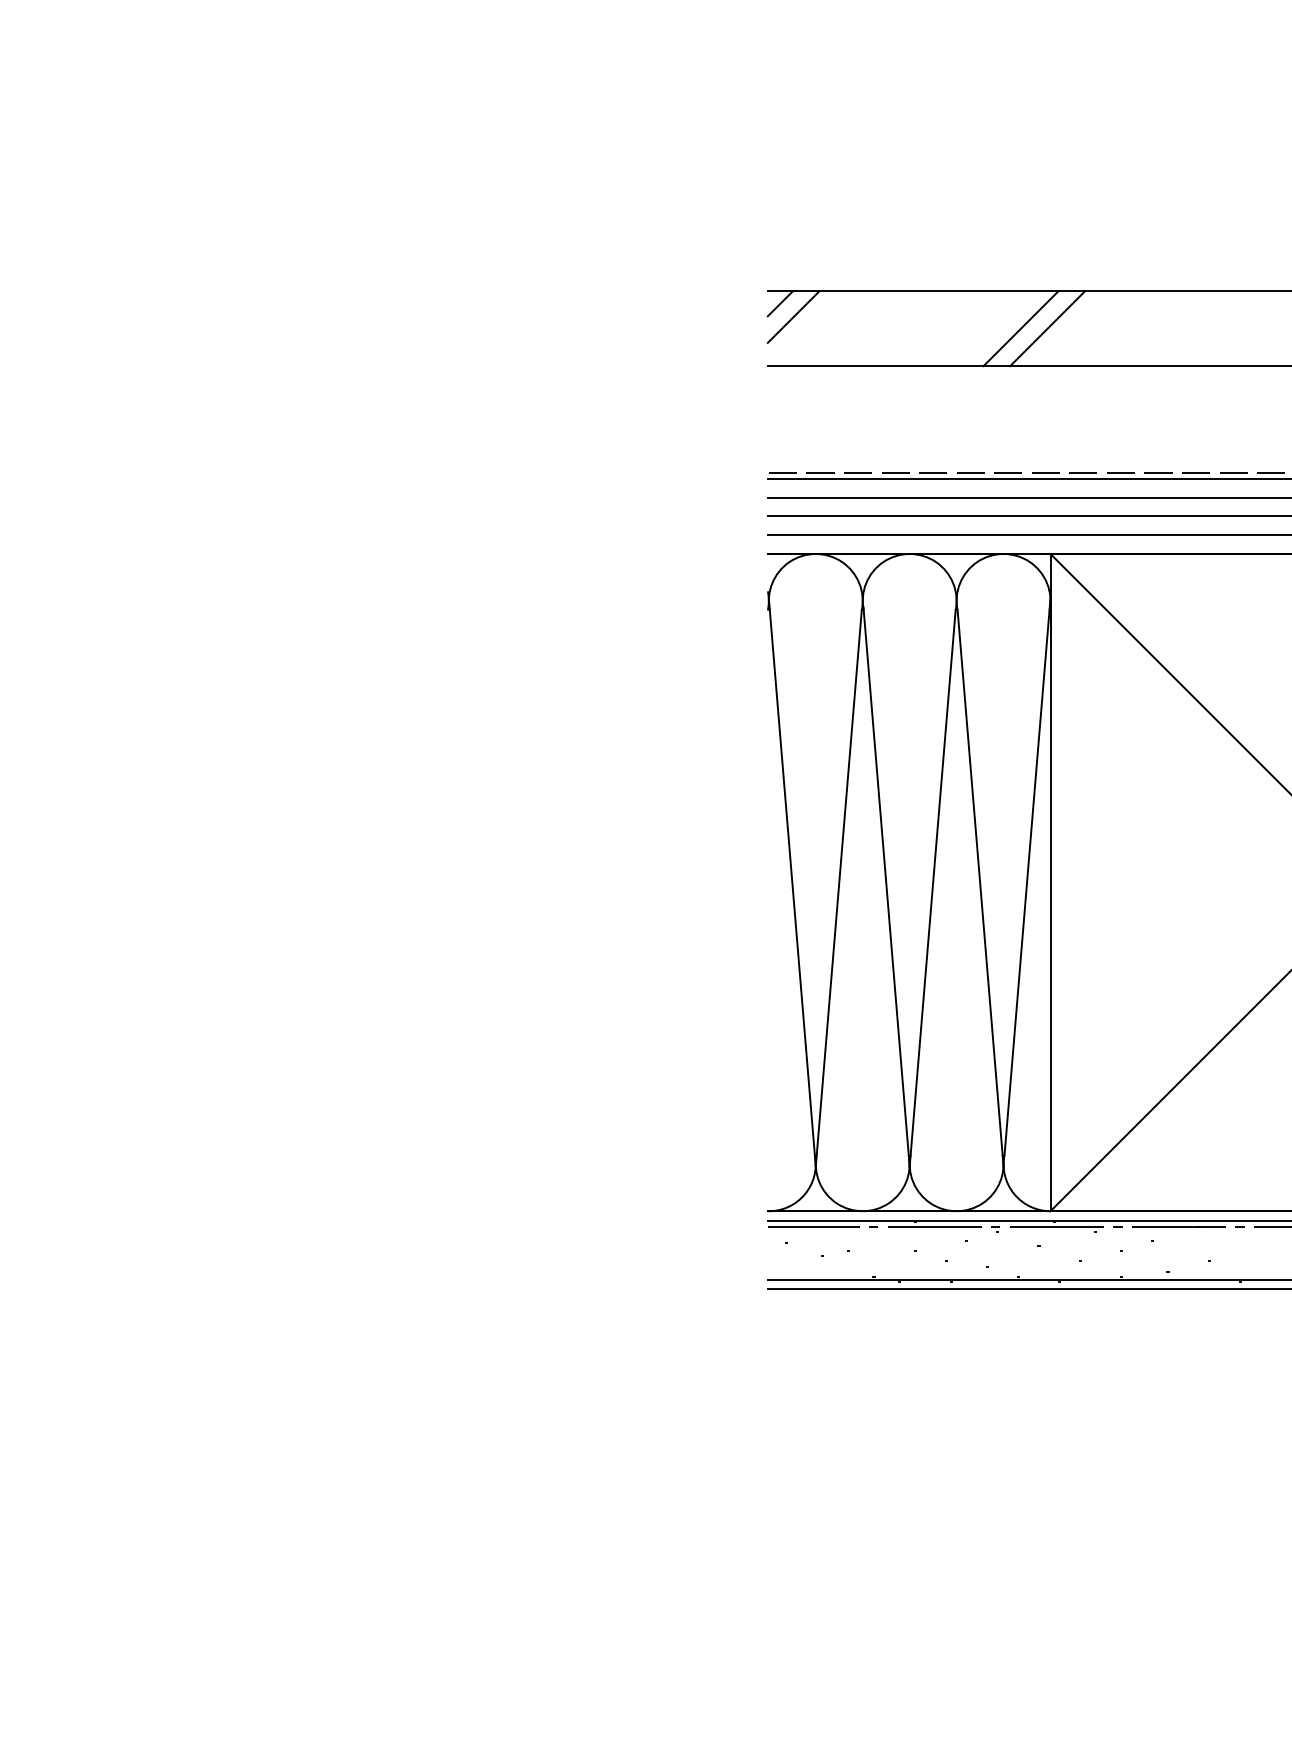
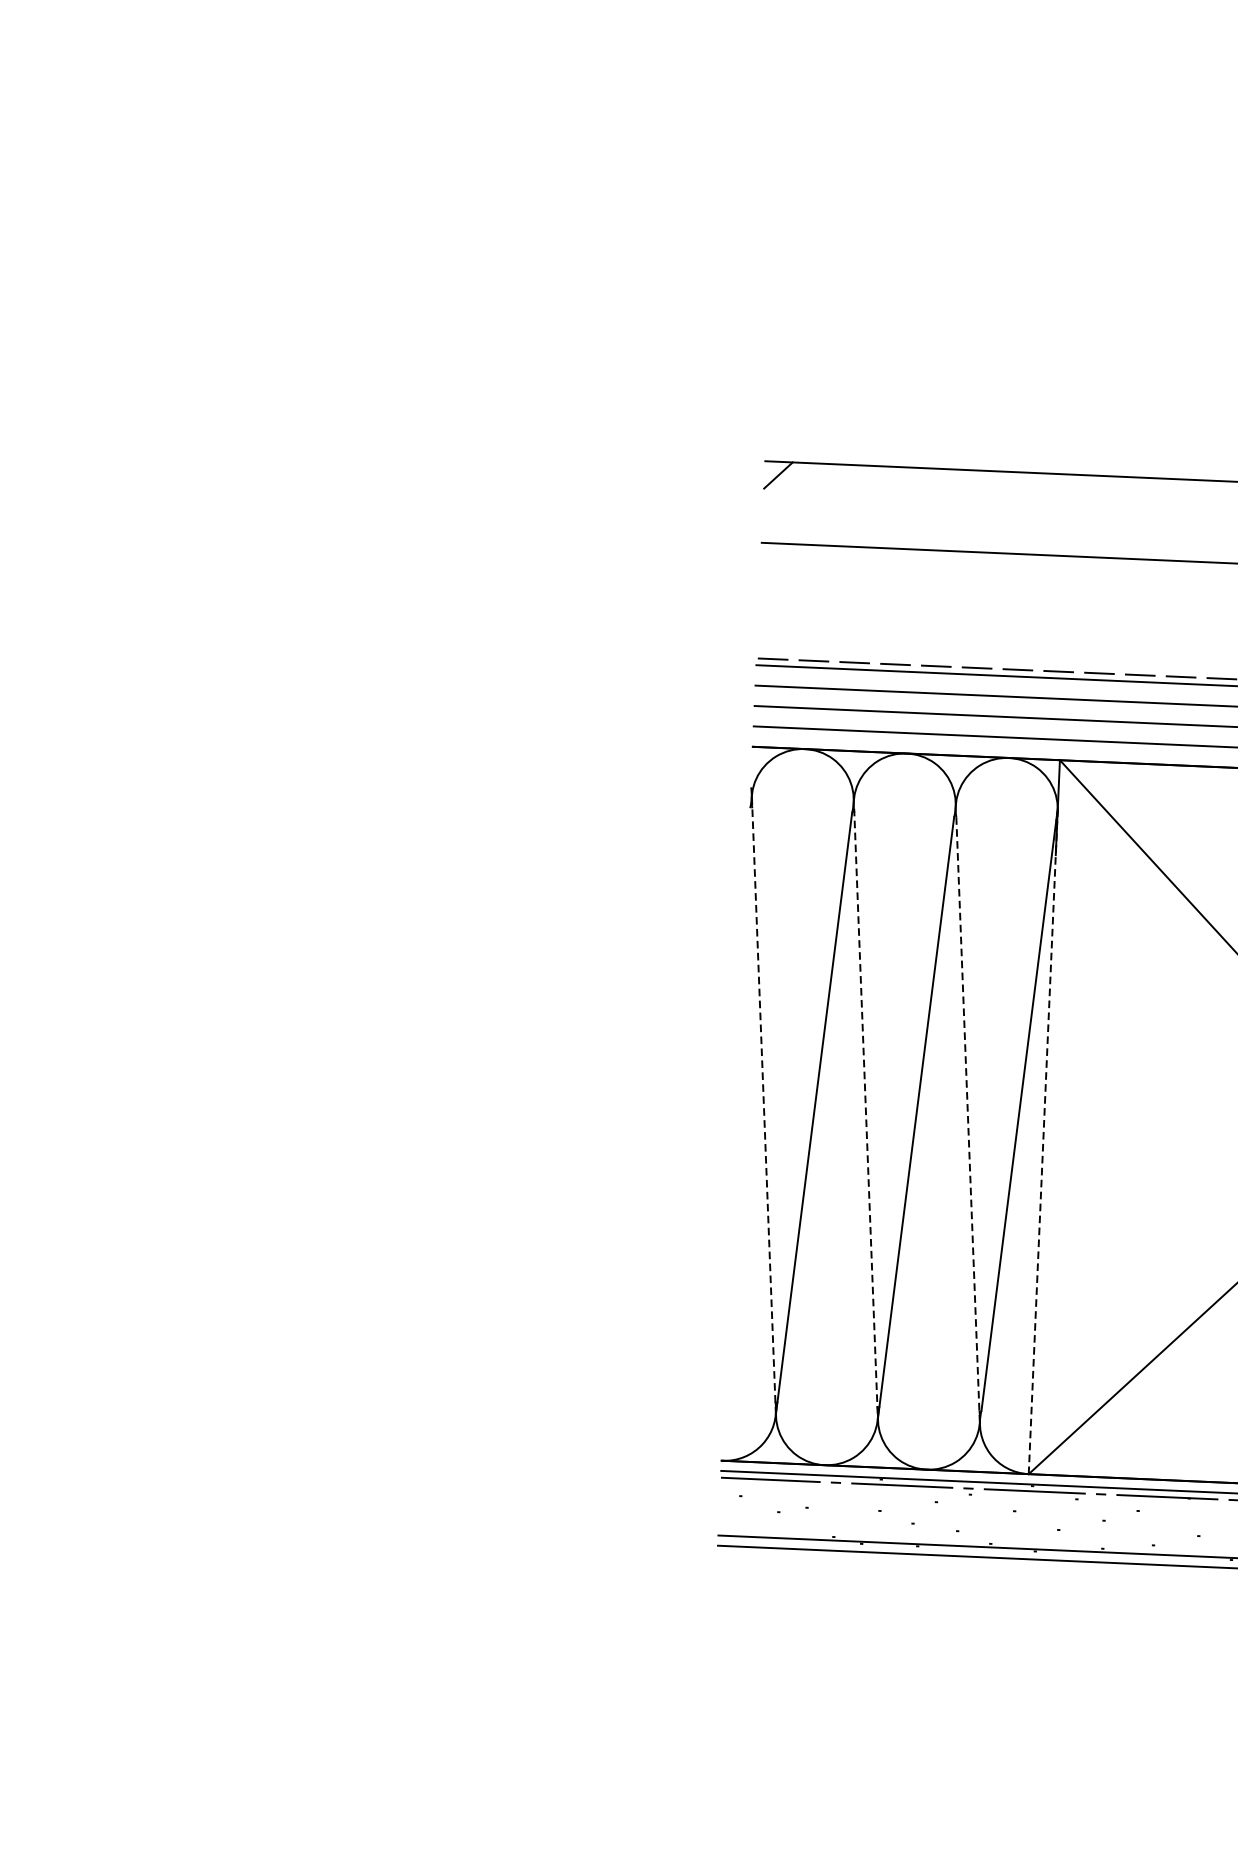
line: (793, 316) -> (791, 490), removed
line: (1020, 328) -> (1038, 513), removed
line: (1047, 328) -> (1067, 515), removed
line: (792, 882) -> (764, 1104), solid -> dashed
line: (886, 886) -> (865, 1113), solid -> dashed
line: (980, 889) -> (967, 1121), solid -> dashed
line: (1050, 905) -> (1043, 1142), solid -> dashed

